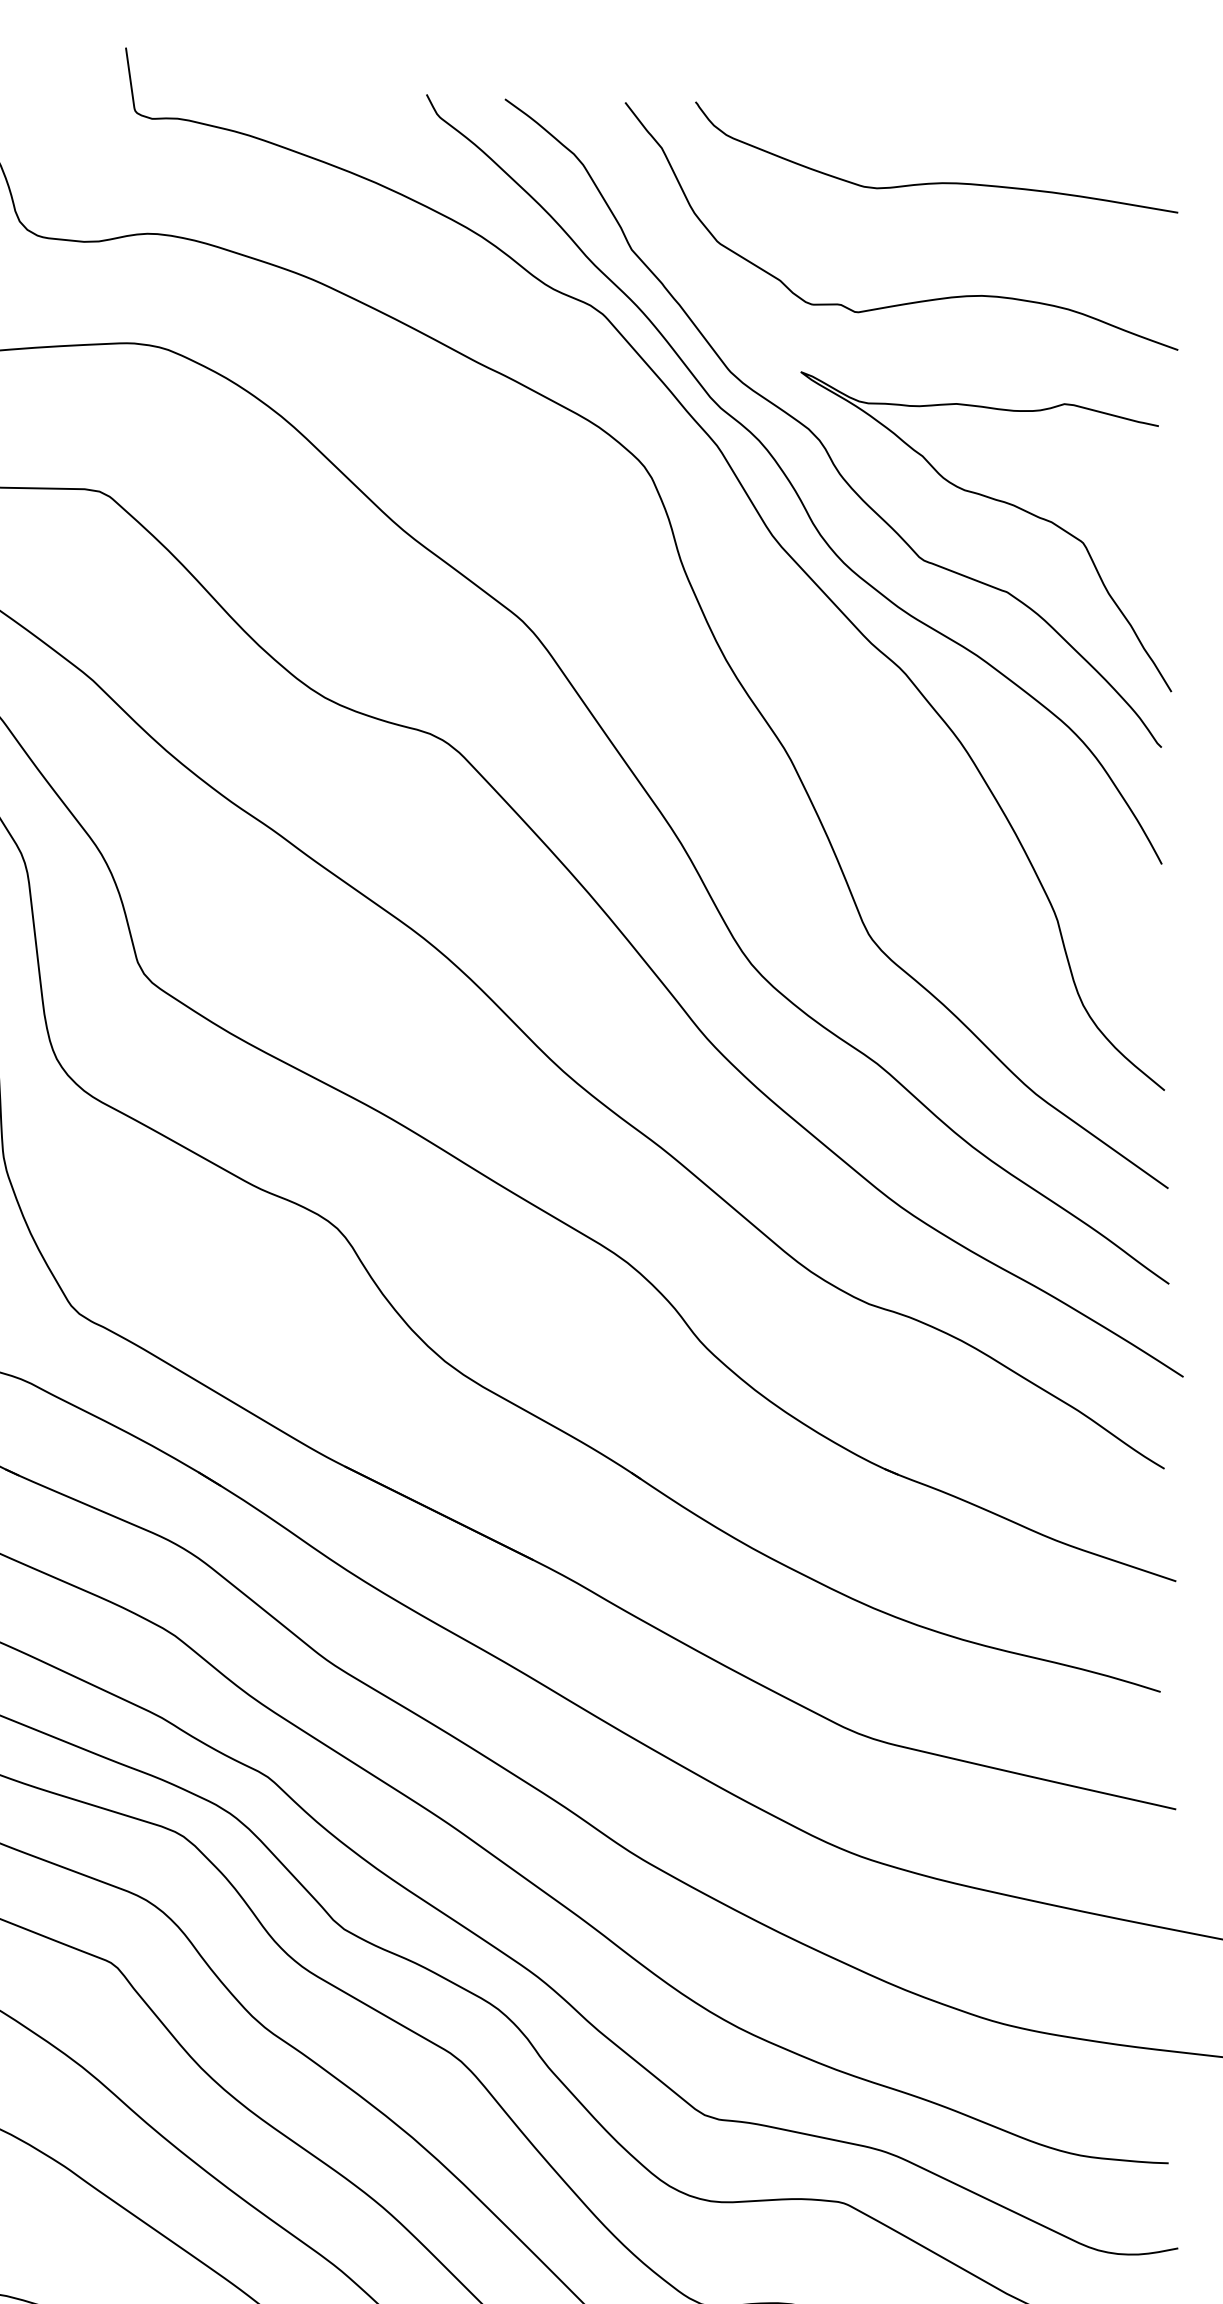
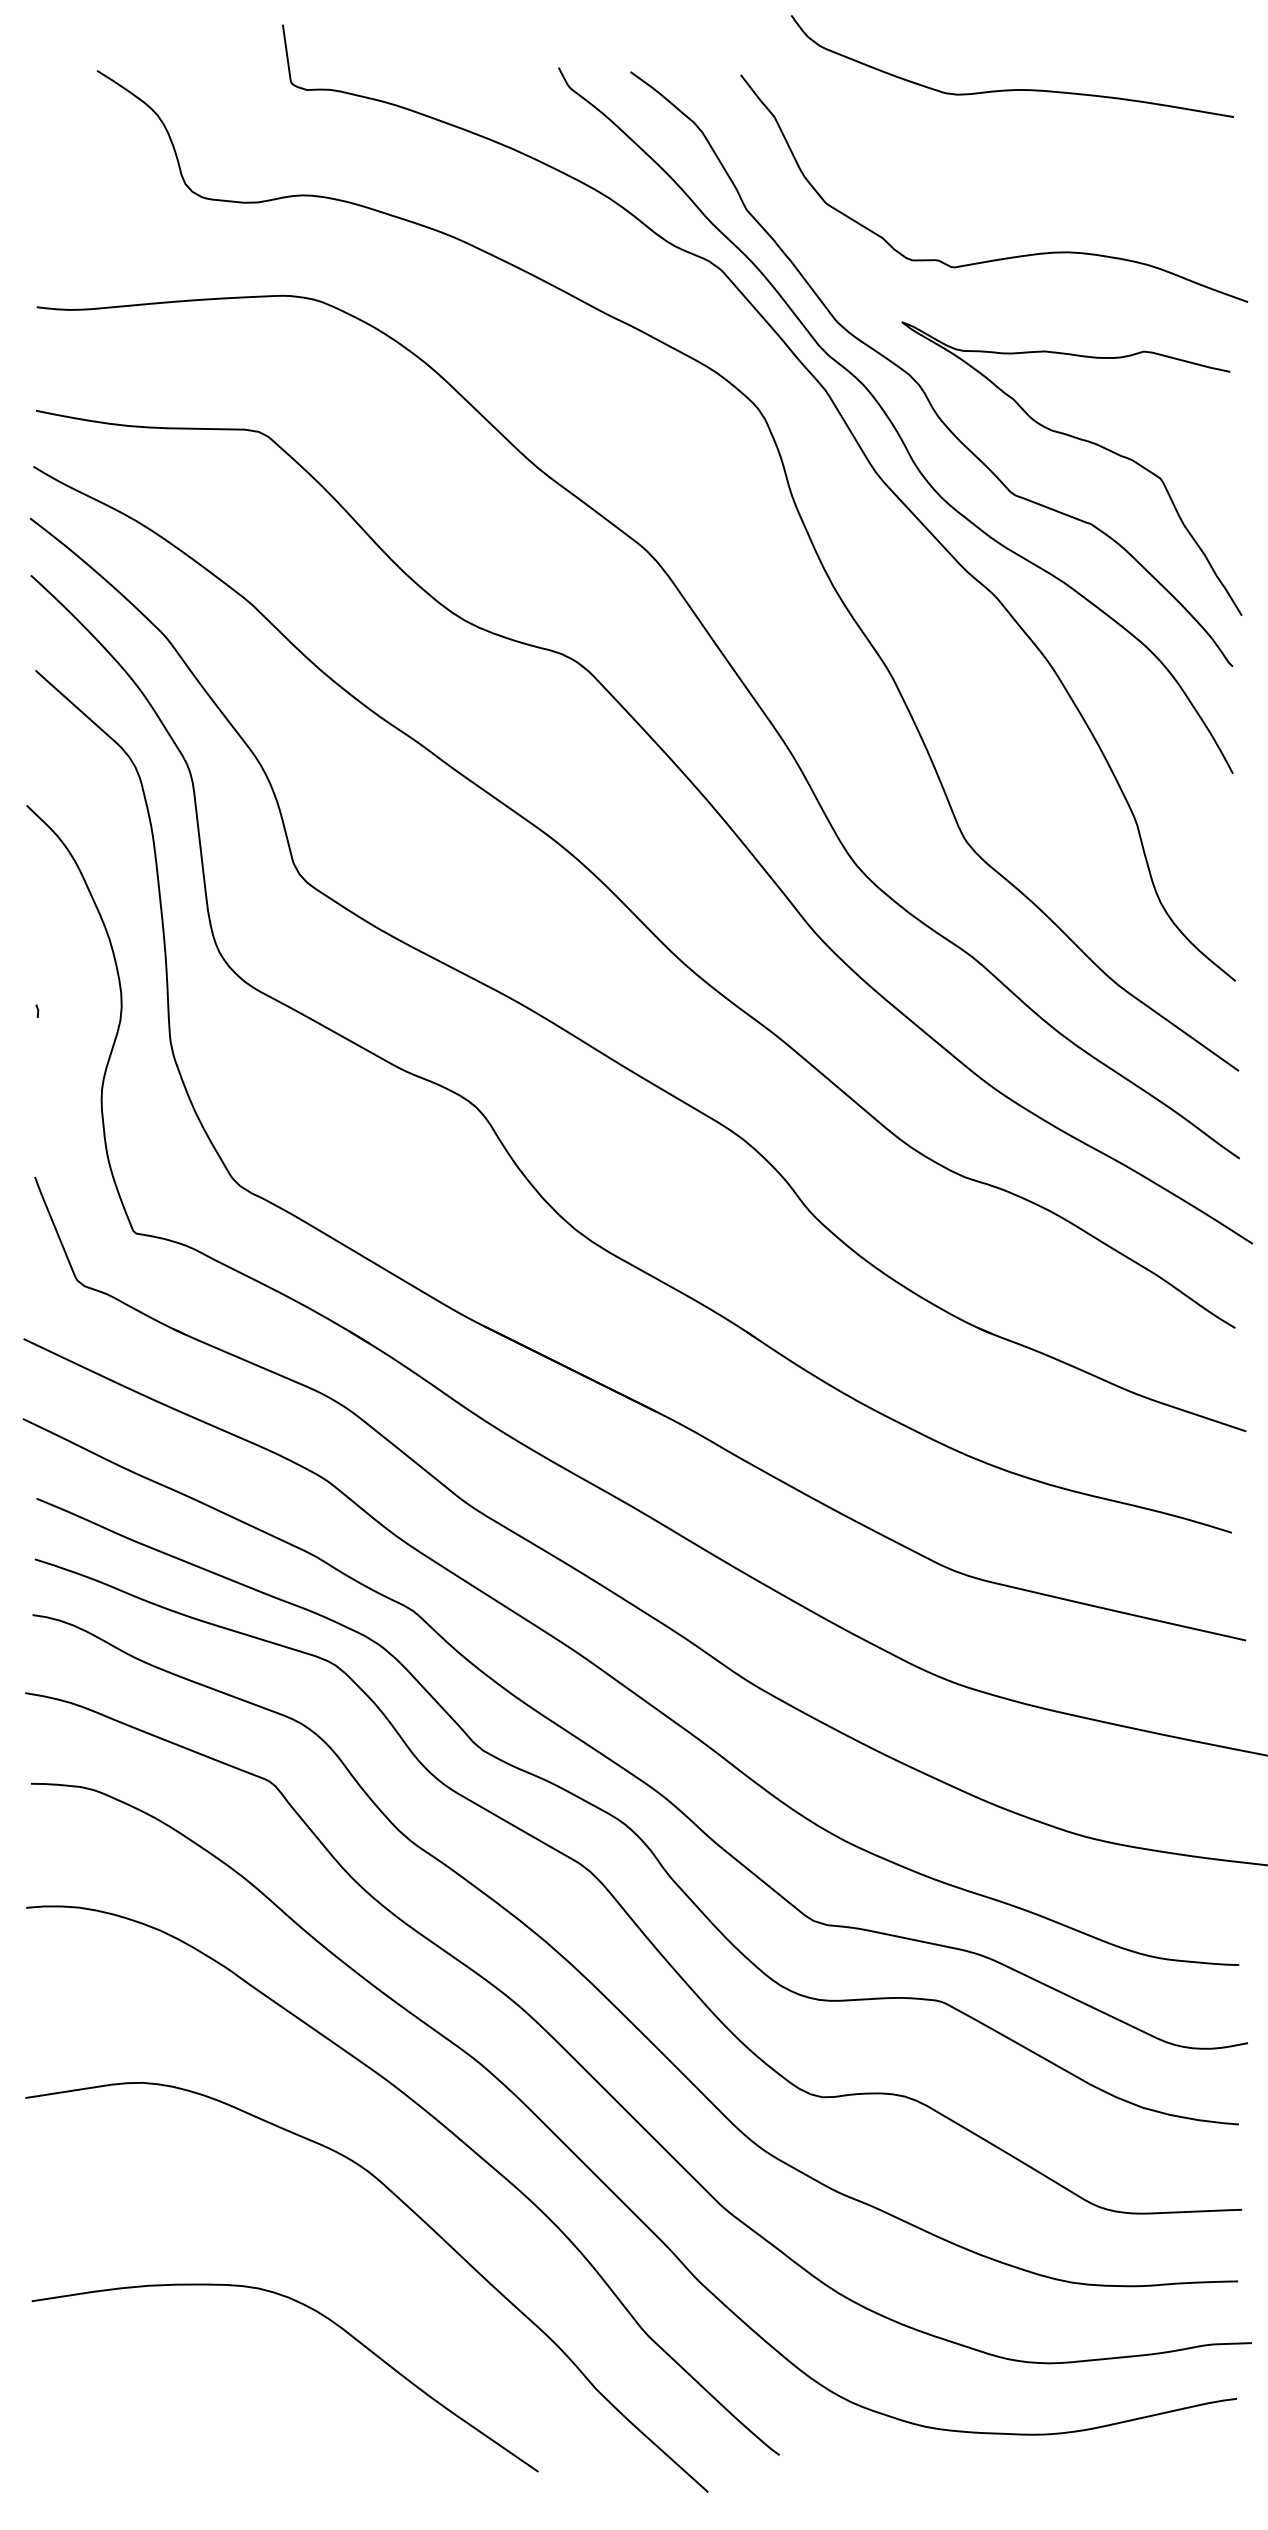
curve: (935, 182) -> (1011, 89), moved

